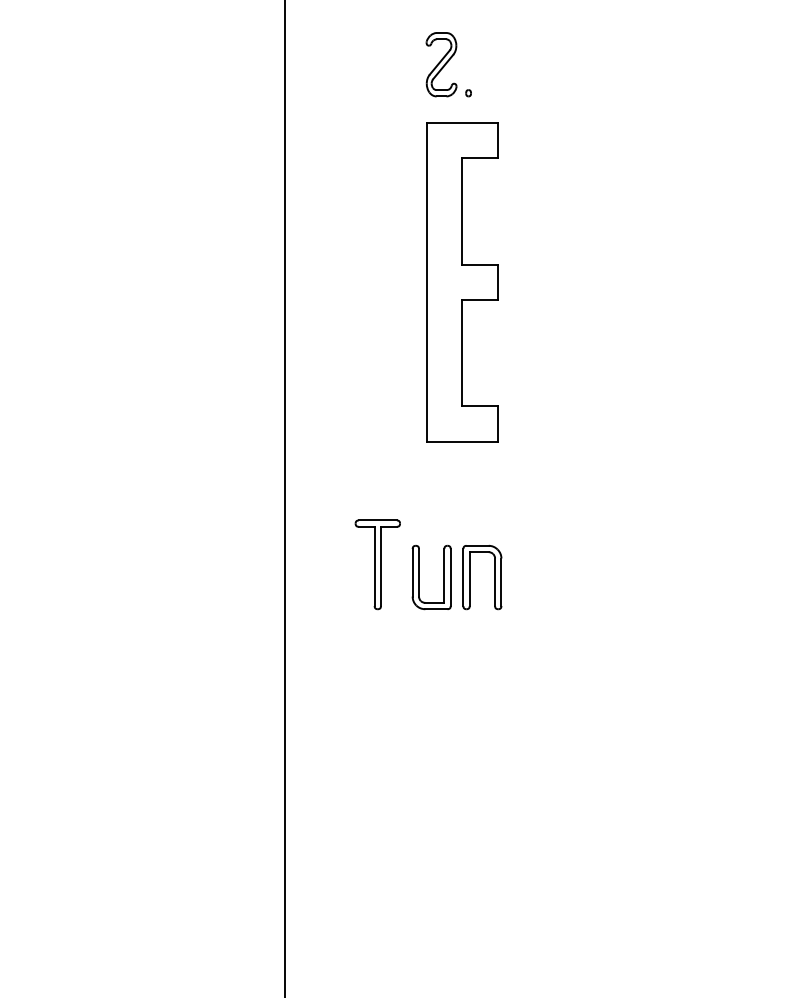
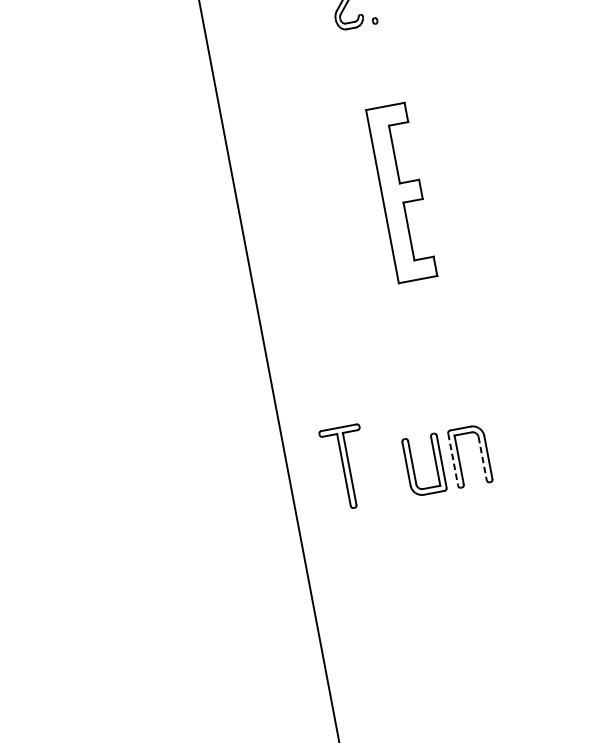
part: (462, 282) -> (401, 193), size x0.6
part: (377, 564) -> (346, 467), moved
line: (463, 577) -> (453, 459), solid -> dashed
line: (495, 582) -> (483, 458), solid -> dashed

